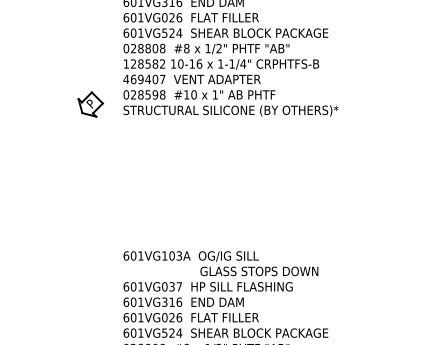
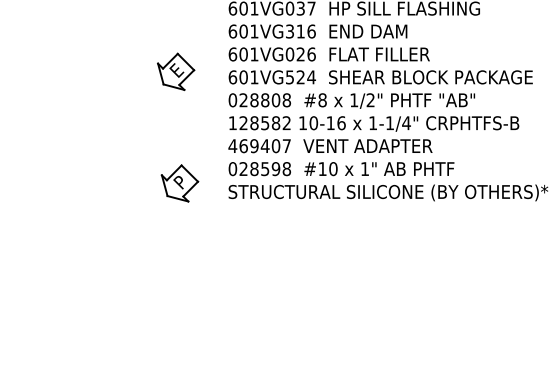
part: (87, 29) -> (175, 71), added

